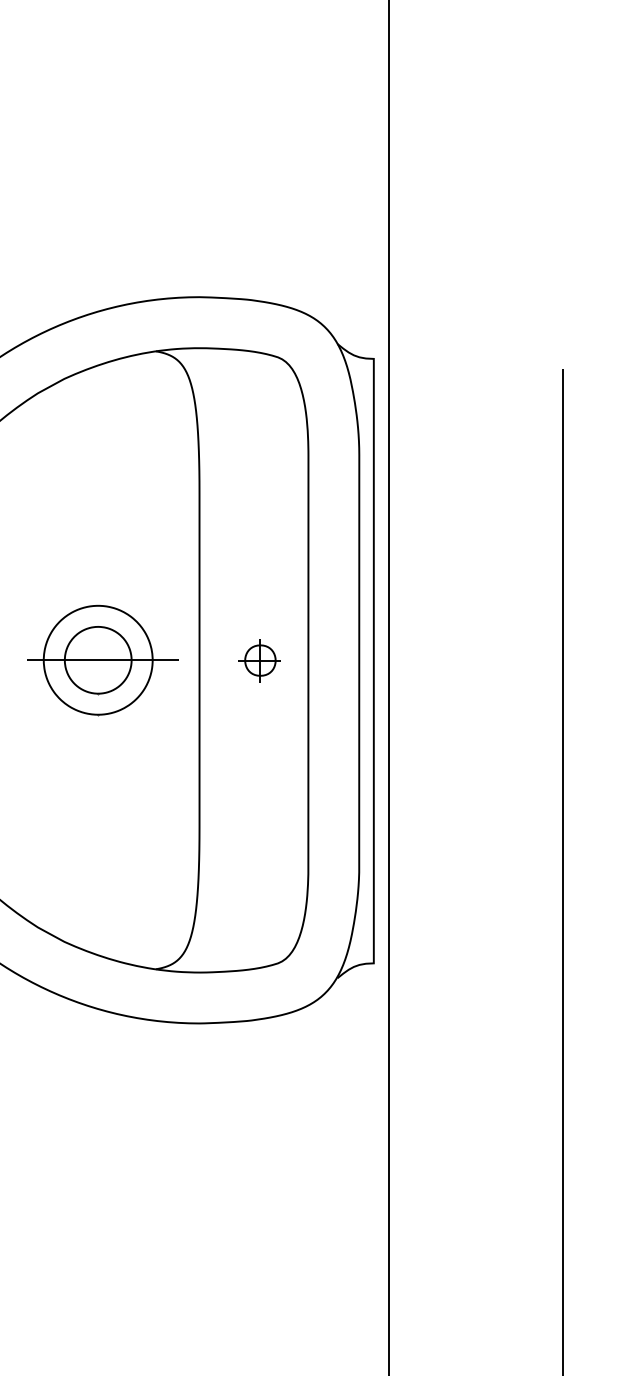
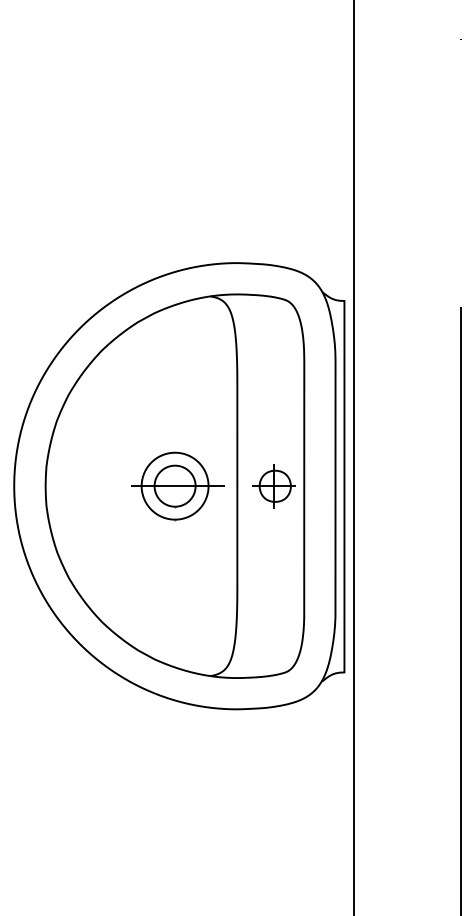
part: (258, 660) -> (273, 486), size x1.67

